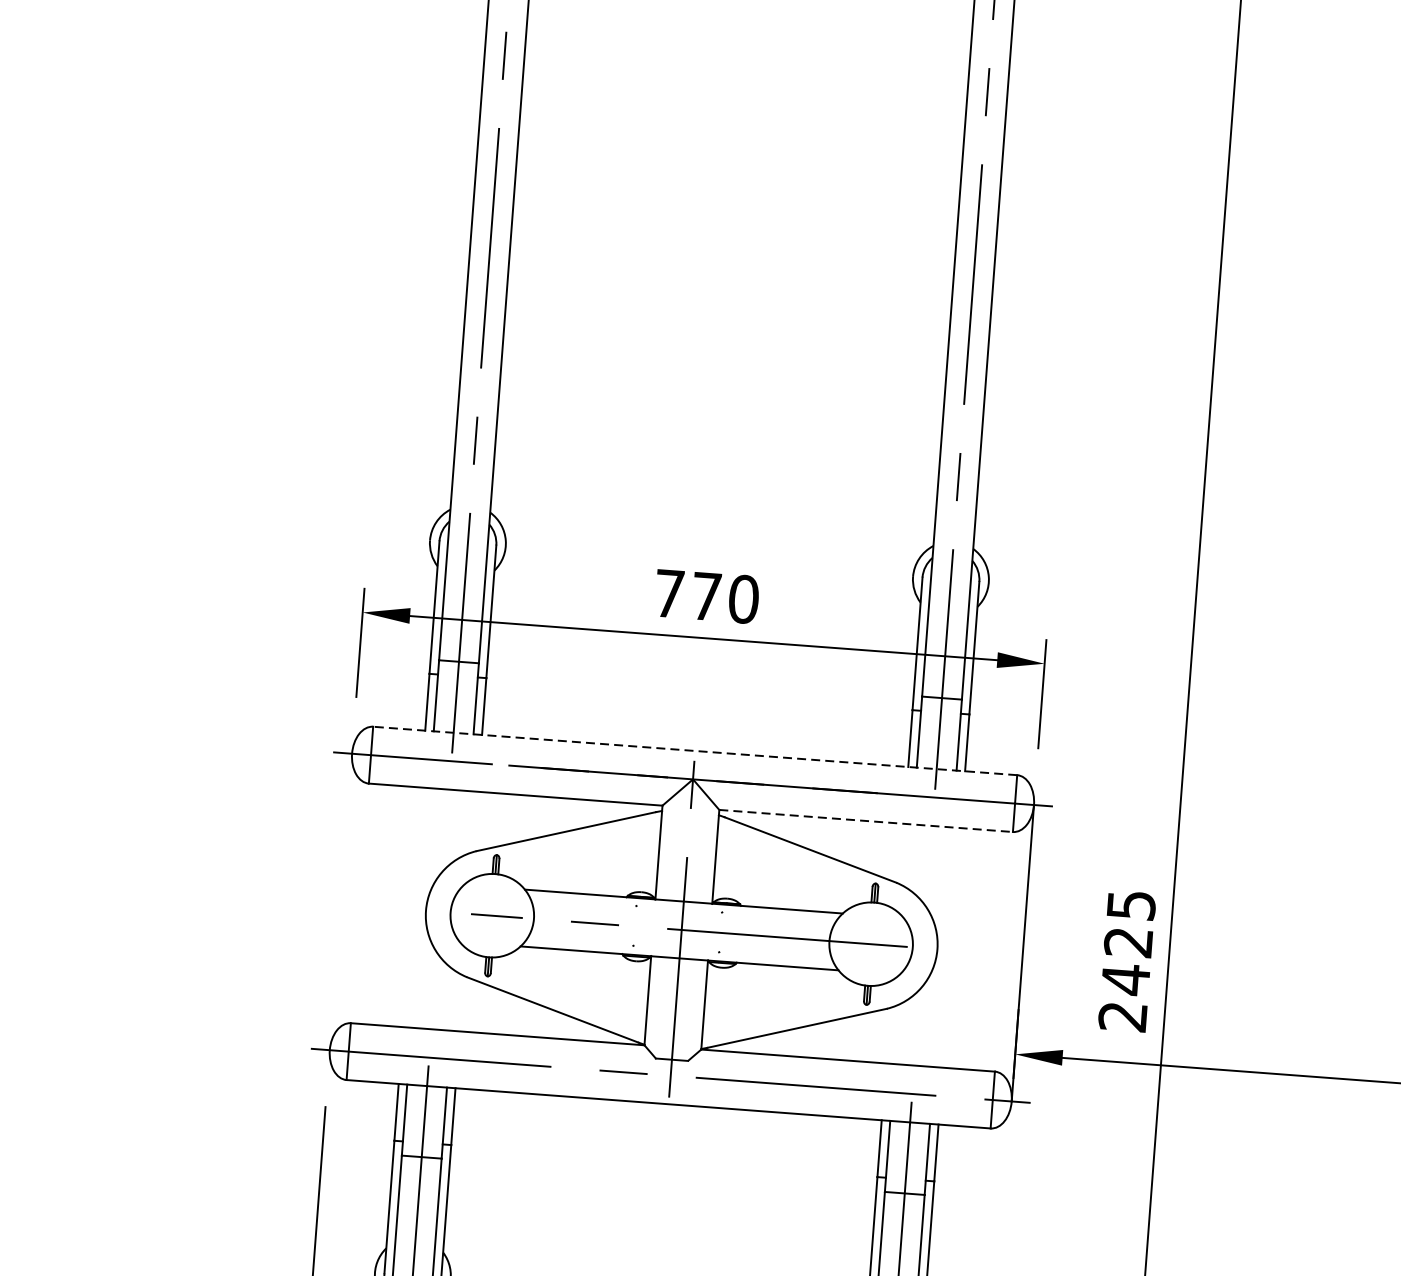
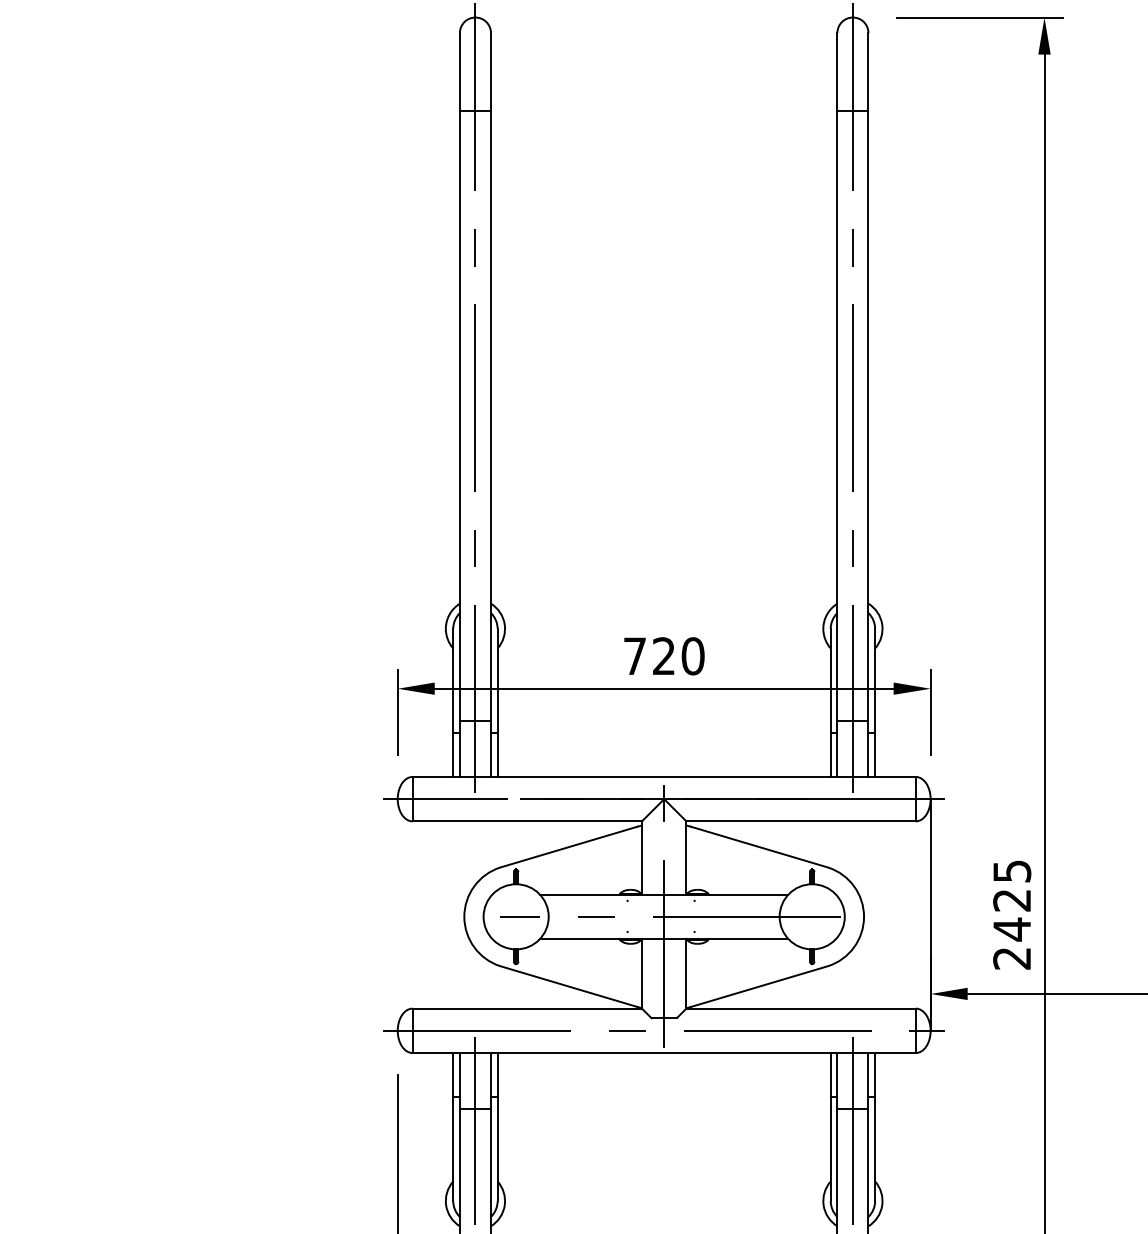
text: (705, 595) -> (663, 655), 770 -> 720
line: (695, 750) -> (664, 776), dashed -> solid
line: (866, 821) -> (801, 821), dashed -> solid

